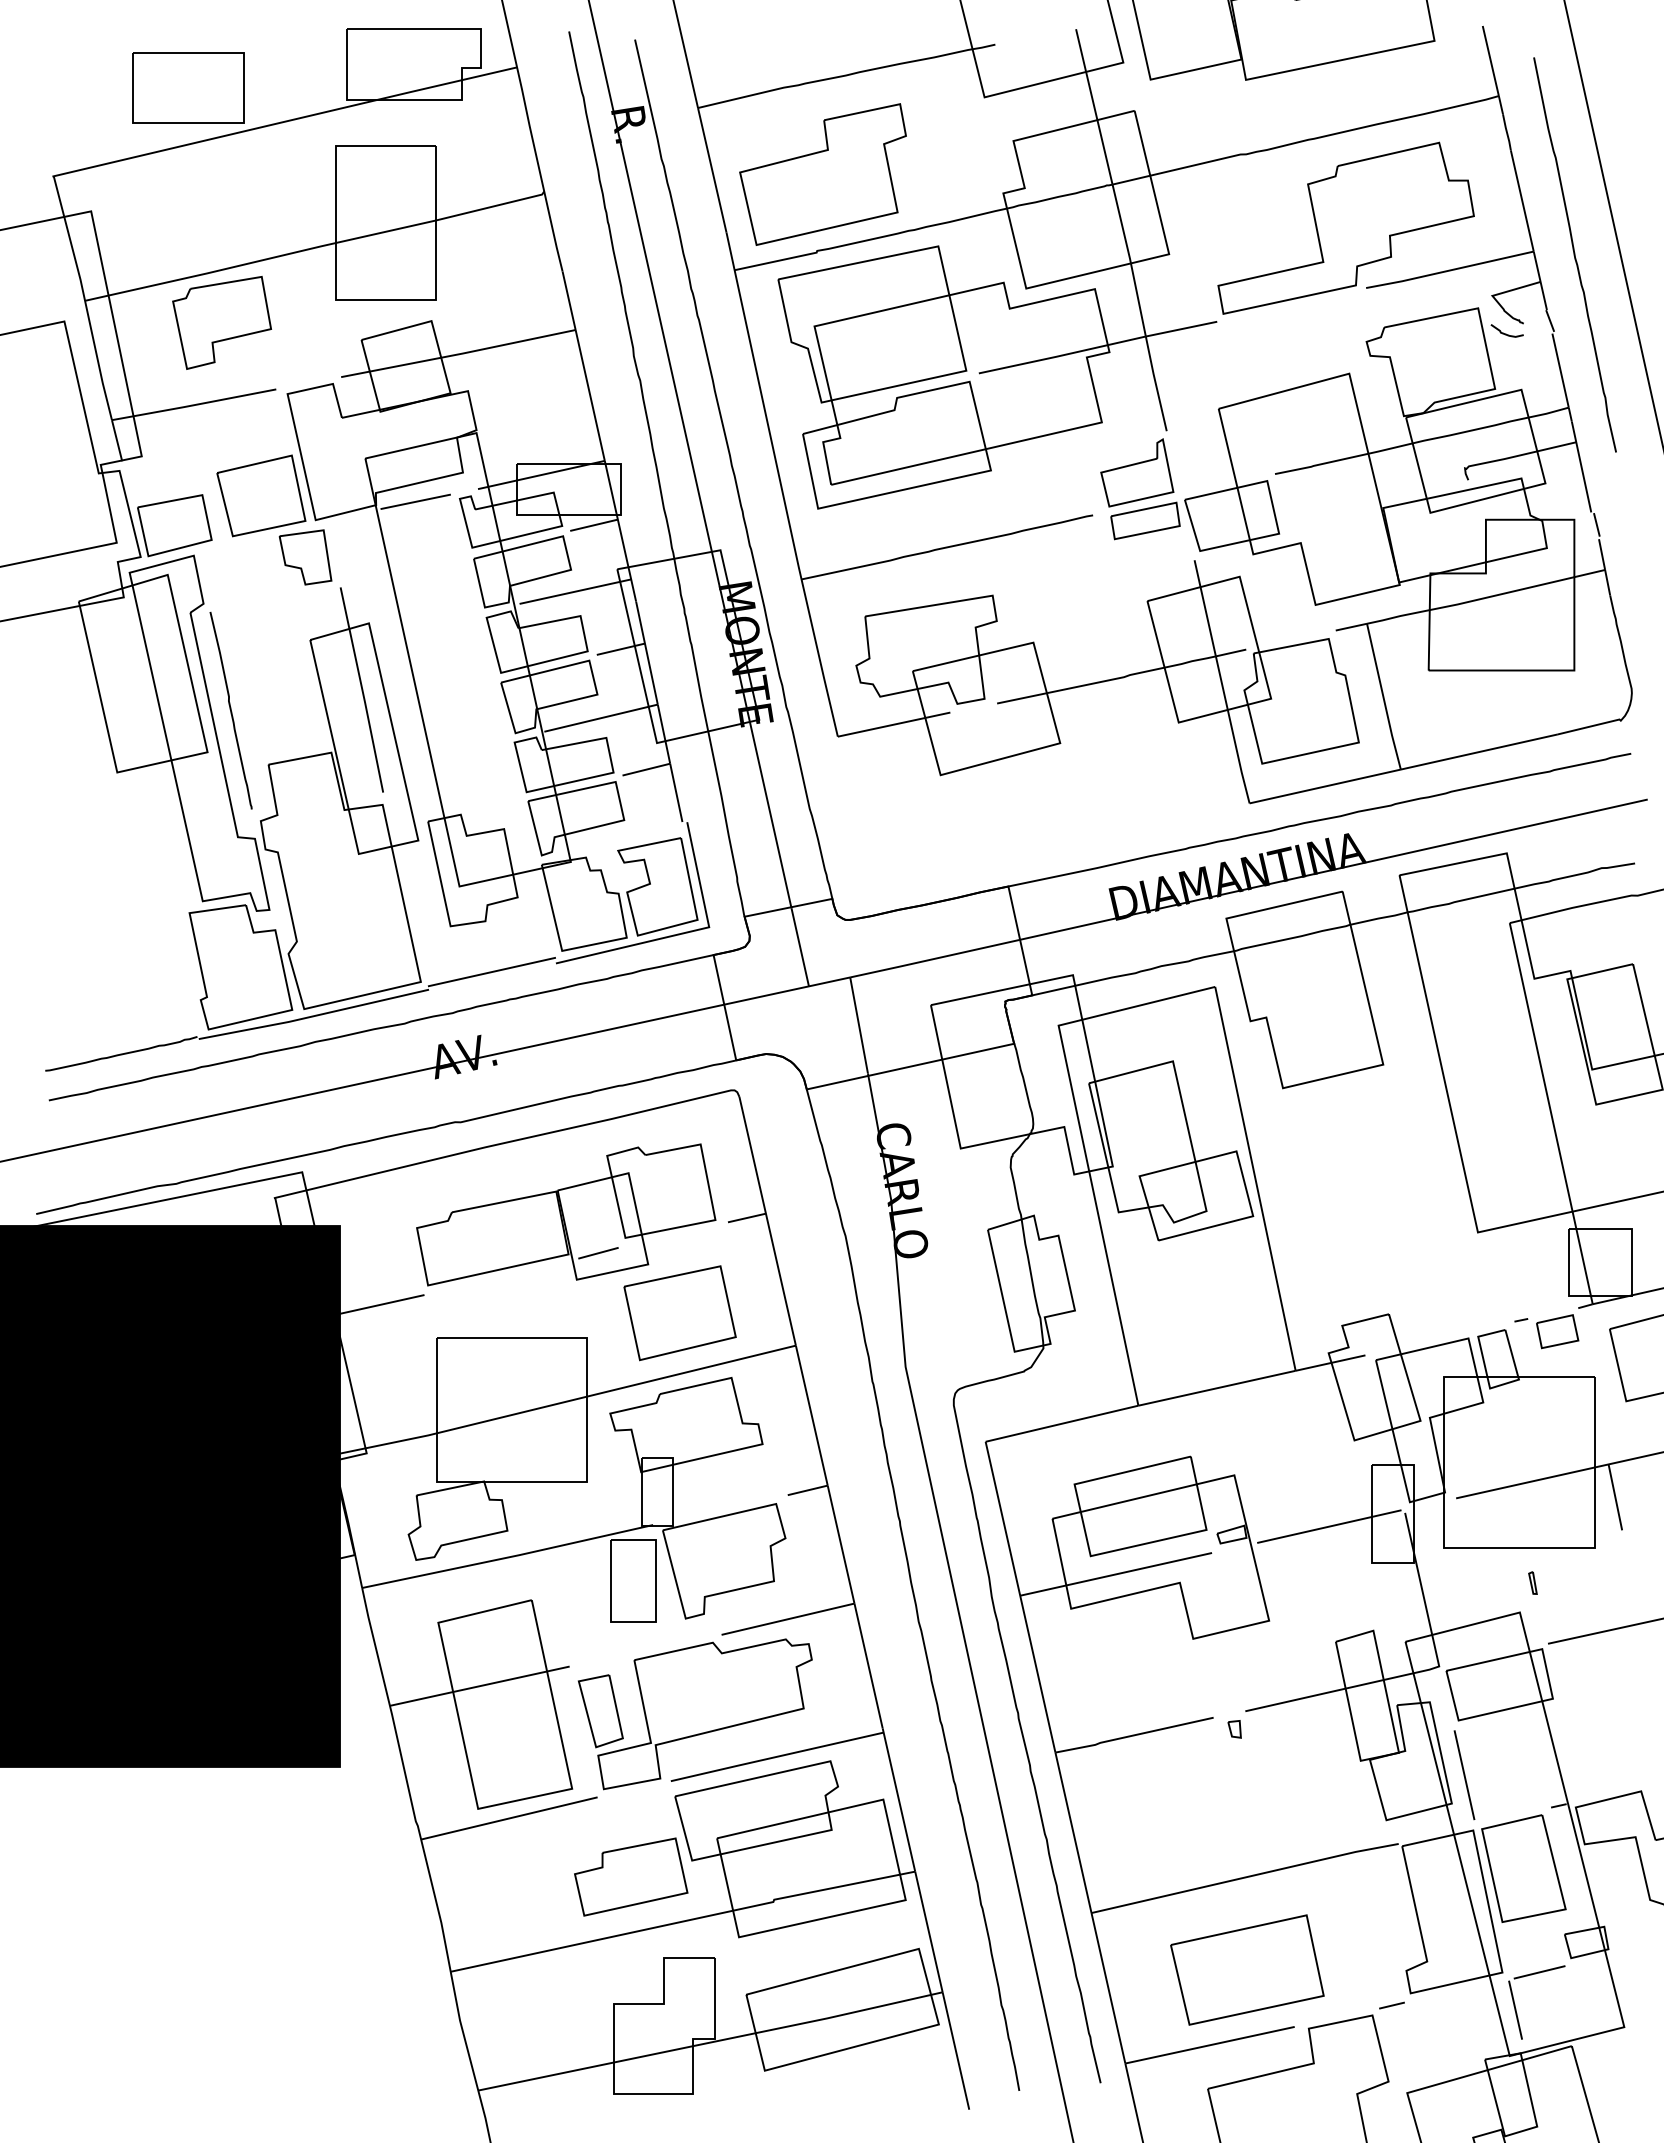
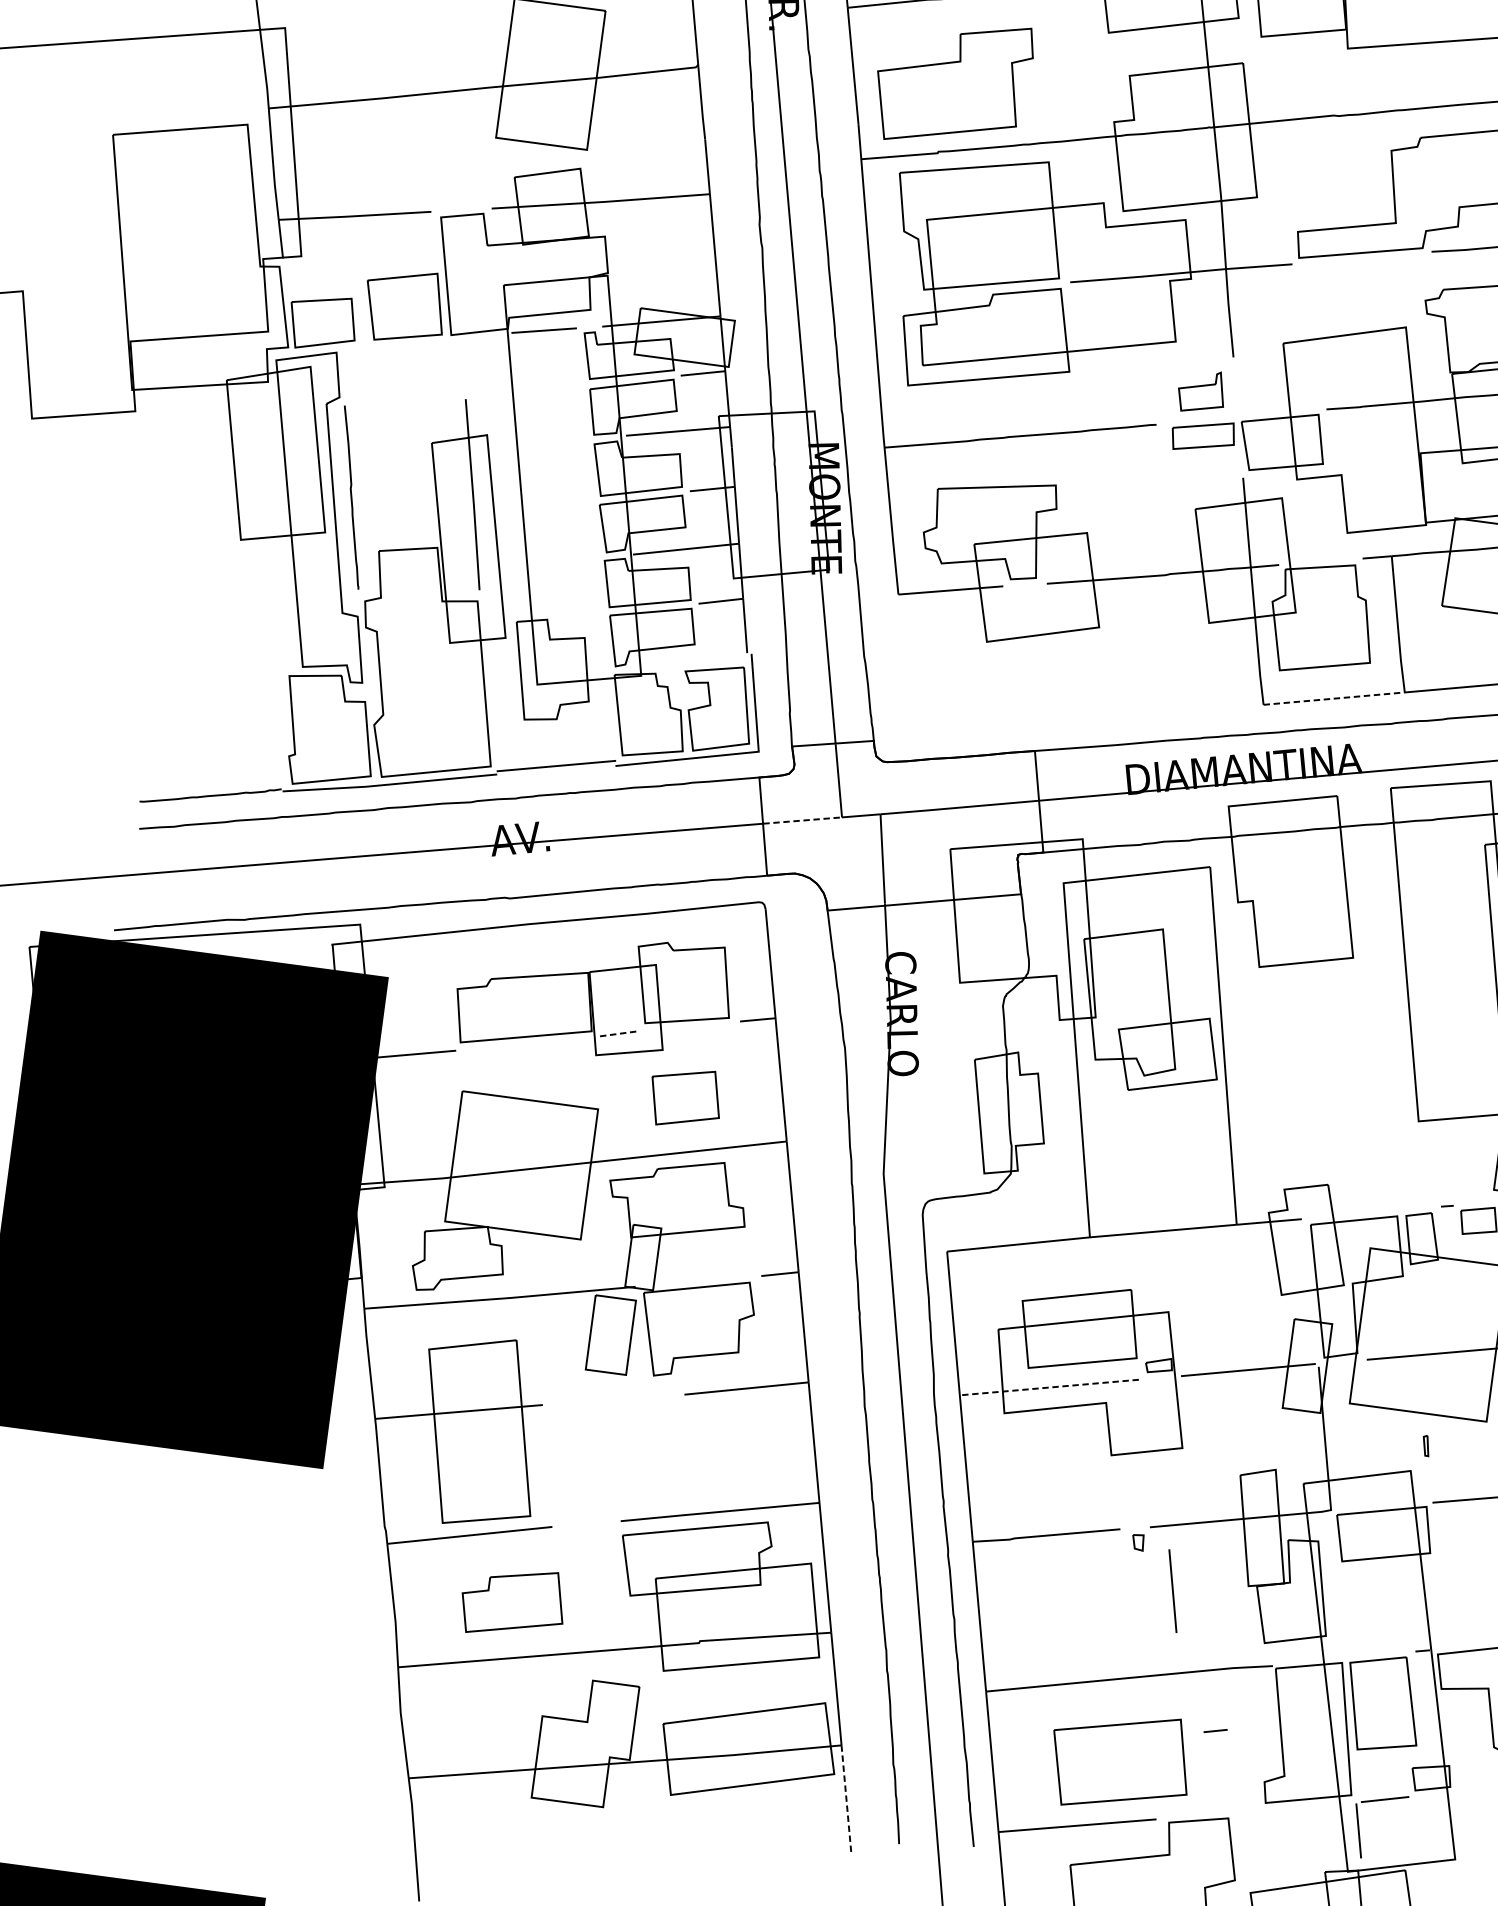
part: (221, 322) -> (389, 144), removed
part: (1137, 472) -> (1202, 391), size x0.7
part: (305, 557) -> (437, 367), removed
line: (1325, 786) -> (1334, 698), solid -> dashed
line: (767, 995) -> (803, 820), solid -> dashed
line: (598, 1253) -> (618, 1034), solid -> dashed
part: (679, 1313) -> (685, 1098), size x0.7
line: (1115, 1574) -> (1048, 1387), solid -> dashed
part: (694, 1714) -> (650, 1463), removed
line: (1464, 1775) -> (1172, 1591), moved
part: (631, 1876) -> (513, 1602), moved
line: (1391, 2005) -> (1215, 1730), moved
line: (956, 2051) -> (846, 1800), solid -> dashed

